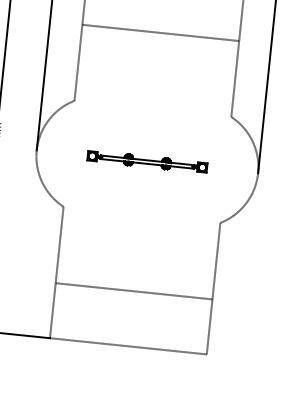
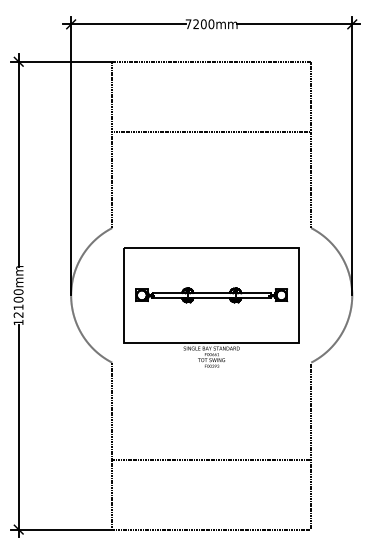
part: (146, 171) -> (211, 307), added

